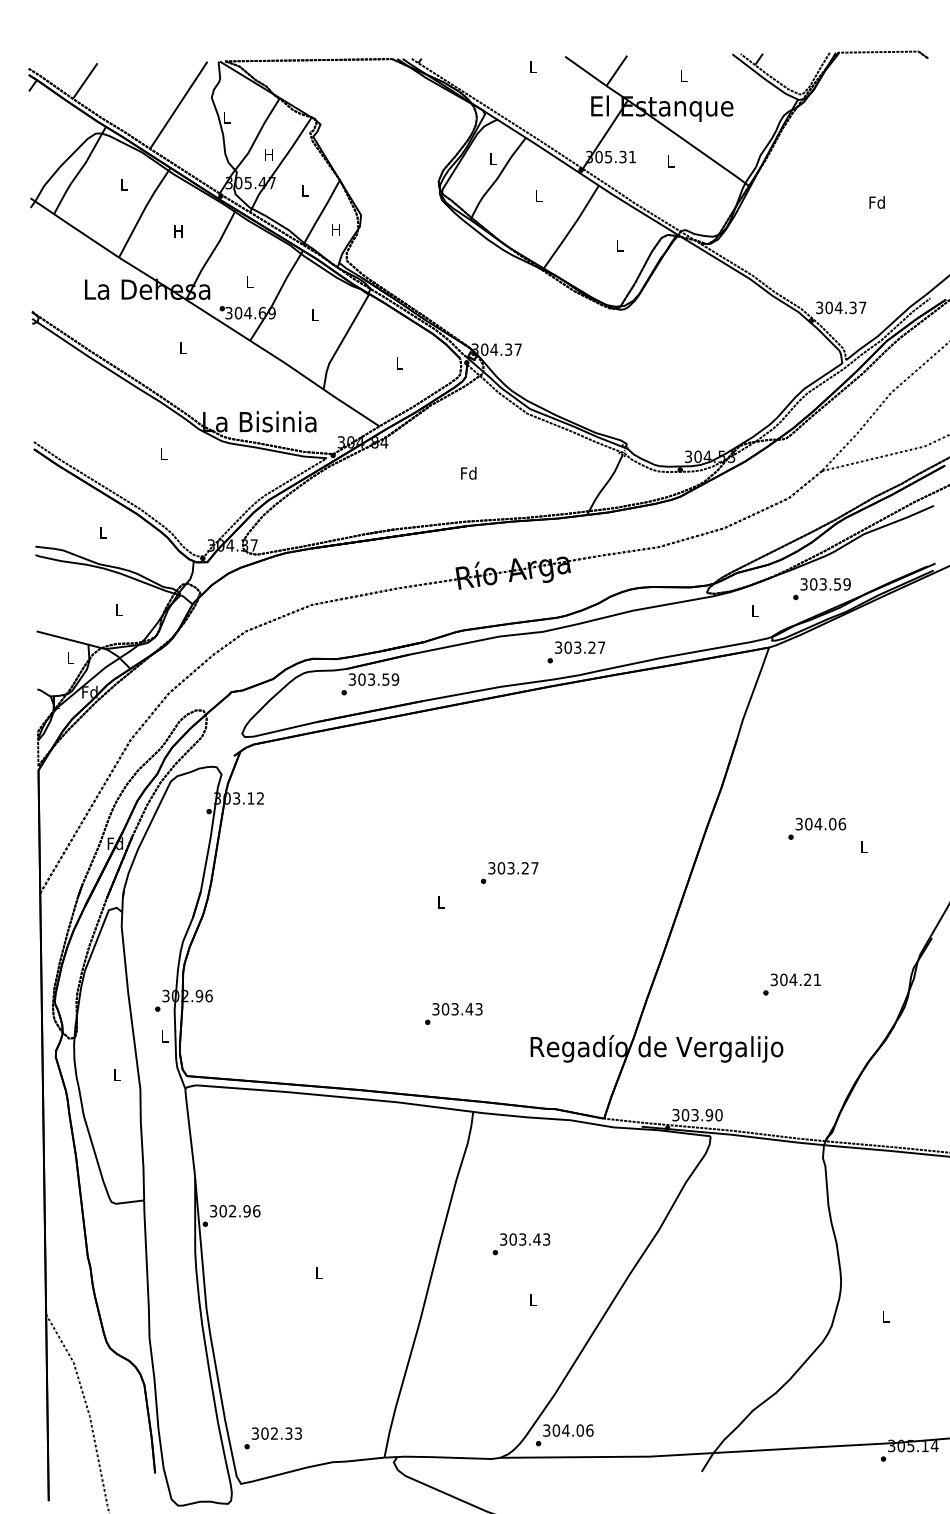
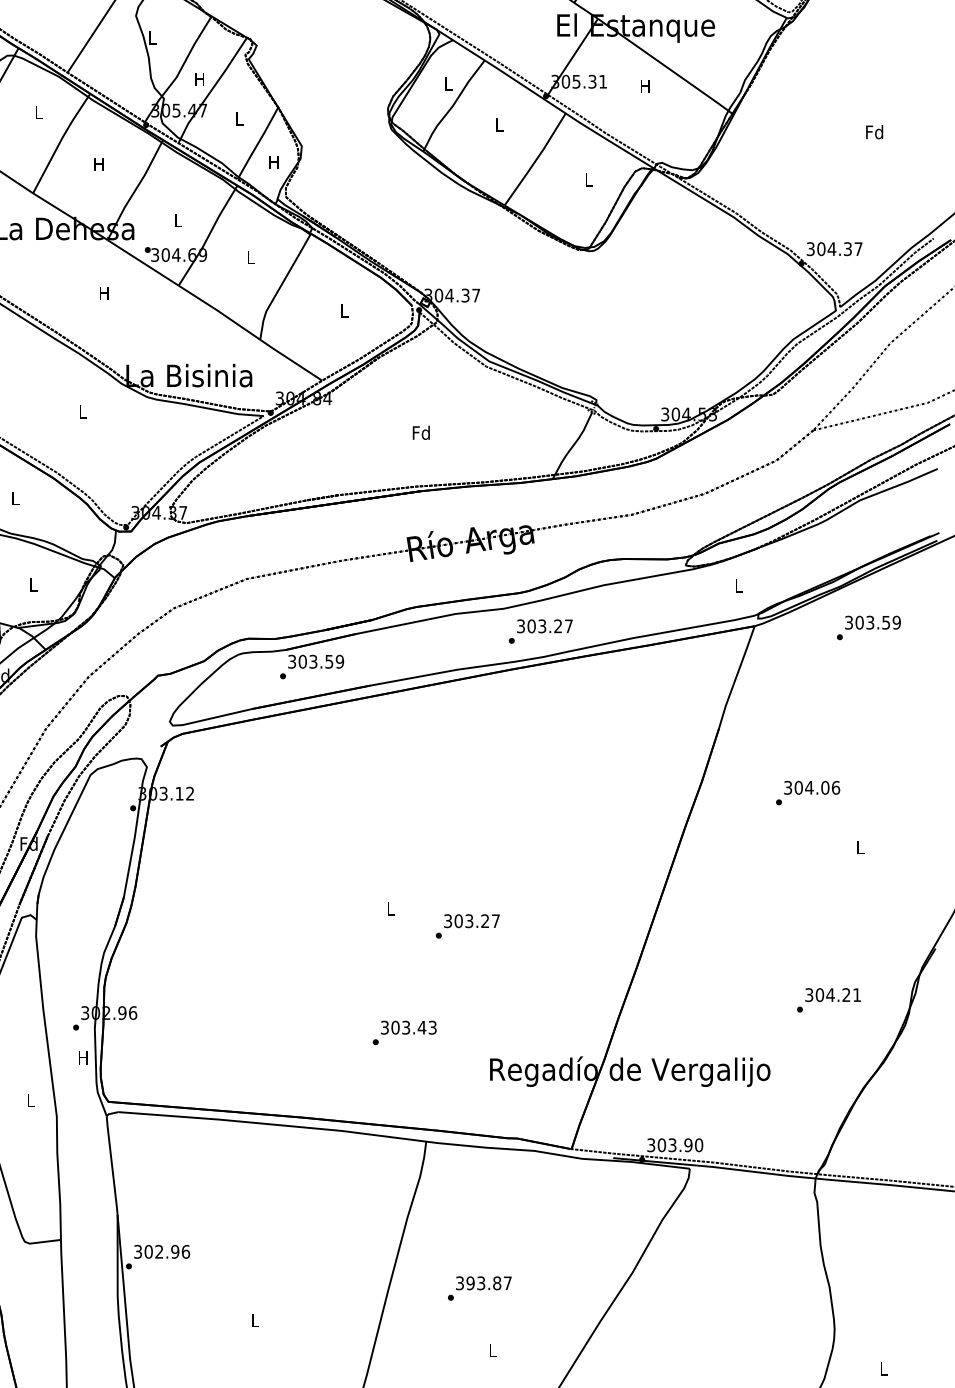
text: (670, 161) -> (645, 86), L -> H
text: (182, 347) -> (103, 293), L -> H
text: (821, 589) -> (868, 628), moved
text: (817, 828) -> (808, 792), moved
text: (509, 872) -> (467, 925), moved
text: (791, 984) -> (828, 1000), moved
text: (164, 1036) -> (83, 1057), L -> H
text: (529, 1239) -> (488, 1283), 303.43 -> 393.87

